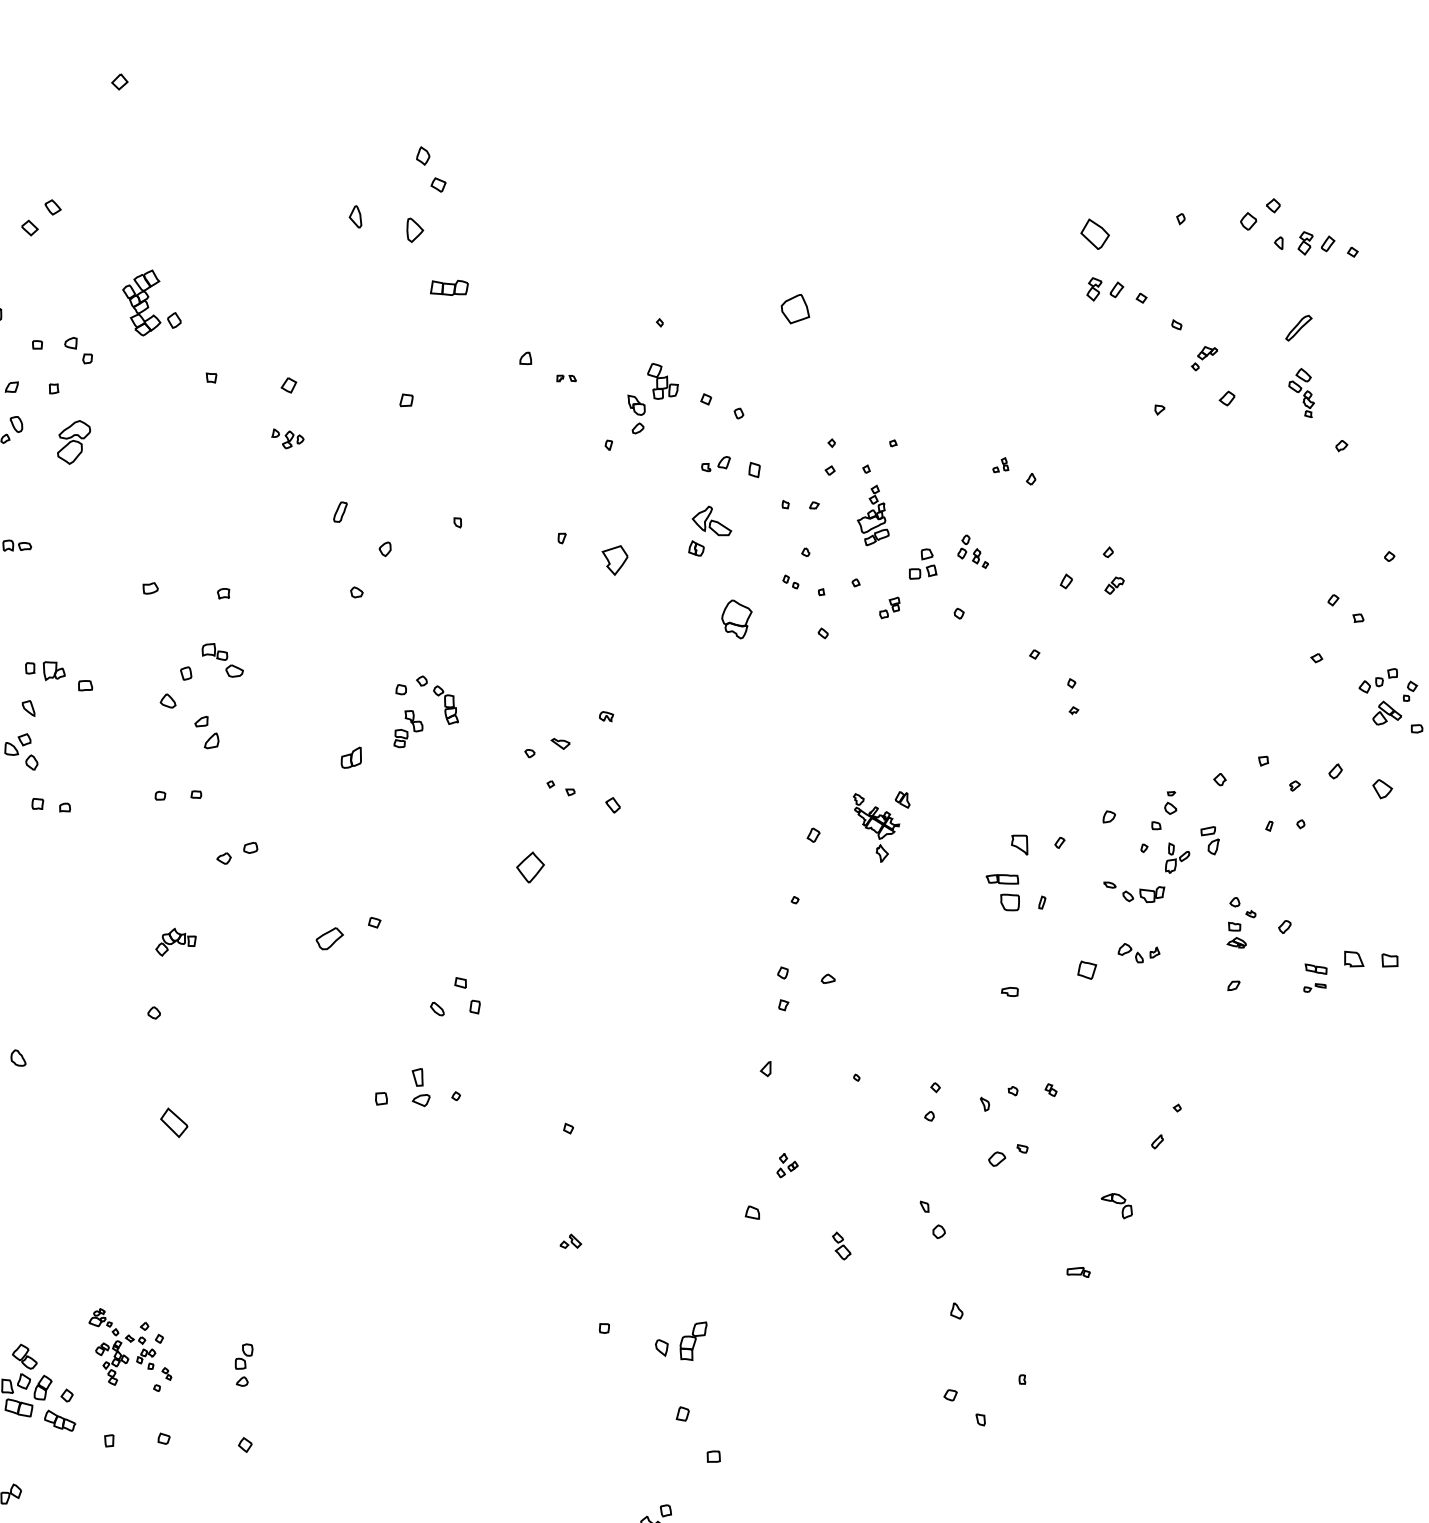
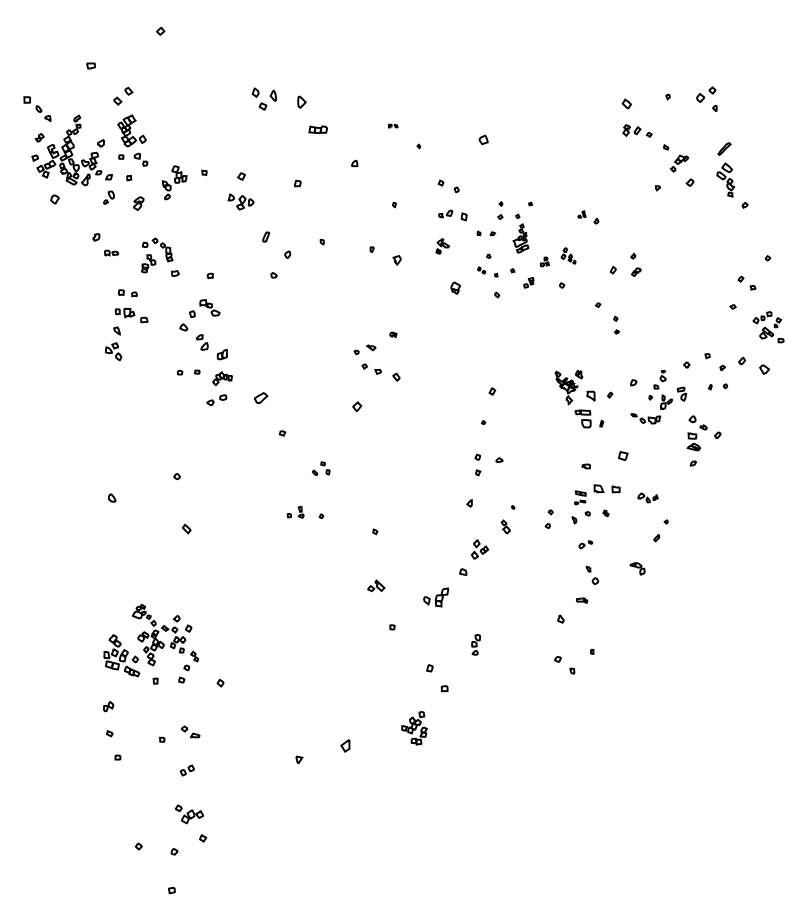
part: (431, 168) -> (259, 98), moved
part: (1093, 232) -> (626, 103), size x0.62
part: (1328, 243) -> (738, 108), removed
part: (150, 301) -> (131, 130), moved
part: (794, 308) -> (483, 139), size x0.62
part: (1202, 358) -> (678, 163), size x1.43
part: (566, 377) -> (393, 125), moved
part: (1300, 391) -> (725, 179), size x1.43
part: (652, 398) -> (174, 182), moved
part: (286, 437) -> (240, 201), size x1.67
part: (73, 442) -> (138, 203), size x0.62
part: (709, 531) -> (442, 246), size x0.62
part: (612, 561) -> (396, 260), size x0.62
part: (922, 563) -> (544, 261), size x0.62
part: (736, 617) -> (455, 287), size x0.62
part: (426, 711) -> (157, 255), moved
part: (349, 757) -> (221, 354), moved
part: (560, 787) -> (371, 368), size x1.43
part: (50, 805) -> (127, 293), moved
part: (880, 826) -> (568, 387), moved
part: (531, 866) -> (357, 406), size x0.62
part: (1240, 923) -> (696, 433), size x1.43
part: (330, 937) -> (261, 397), moved
part: (175, 941) -> (222, 378), moved
part: (1137, 952) -> (647, 497), moved
part: (1351, 971) -> (597, 494), moved
part: (456, 996) -> (321, 468), size x0.71
part: (401, 1088) -> (295, 512), size x0.62
part: (173, 1121) -> (186, 528), size x0.62
part: (1008, 1155) -> (585, 544), size x0.71
part: (786, 1165) -> (479, 549), size x1.67
part: (932, 1219) -> (592, 575), moved
part: (571, 1240) -> (376, 585), size x1.67
part: (840, 1245) -> (505, 526), moved
part: (1079, 1272) -> (582, 600), moved
part: (681, 1341) -> (436, 597), moved
part: (129, 1349) -> (165, 637), size x1.67
part: (242, 1364) -> (475, 644), moved

